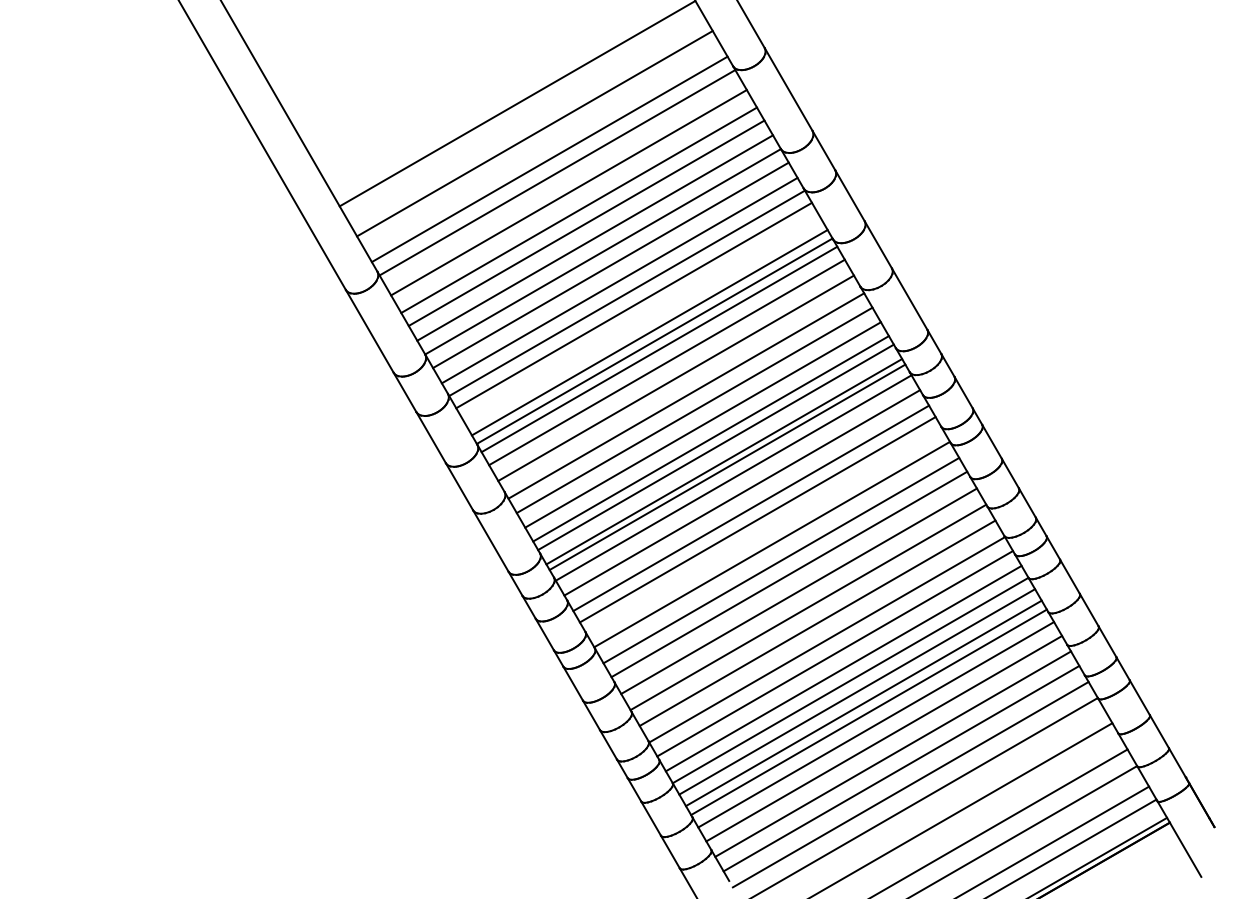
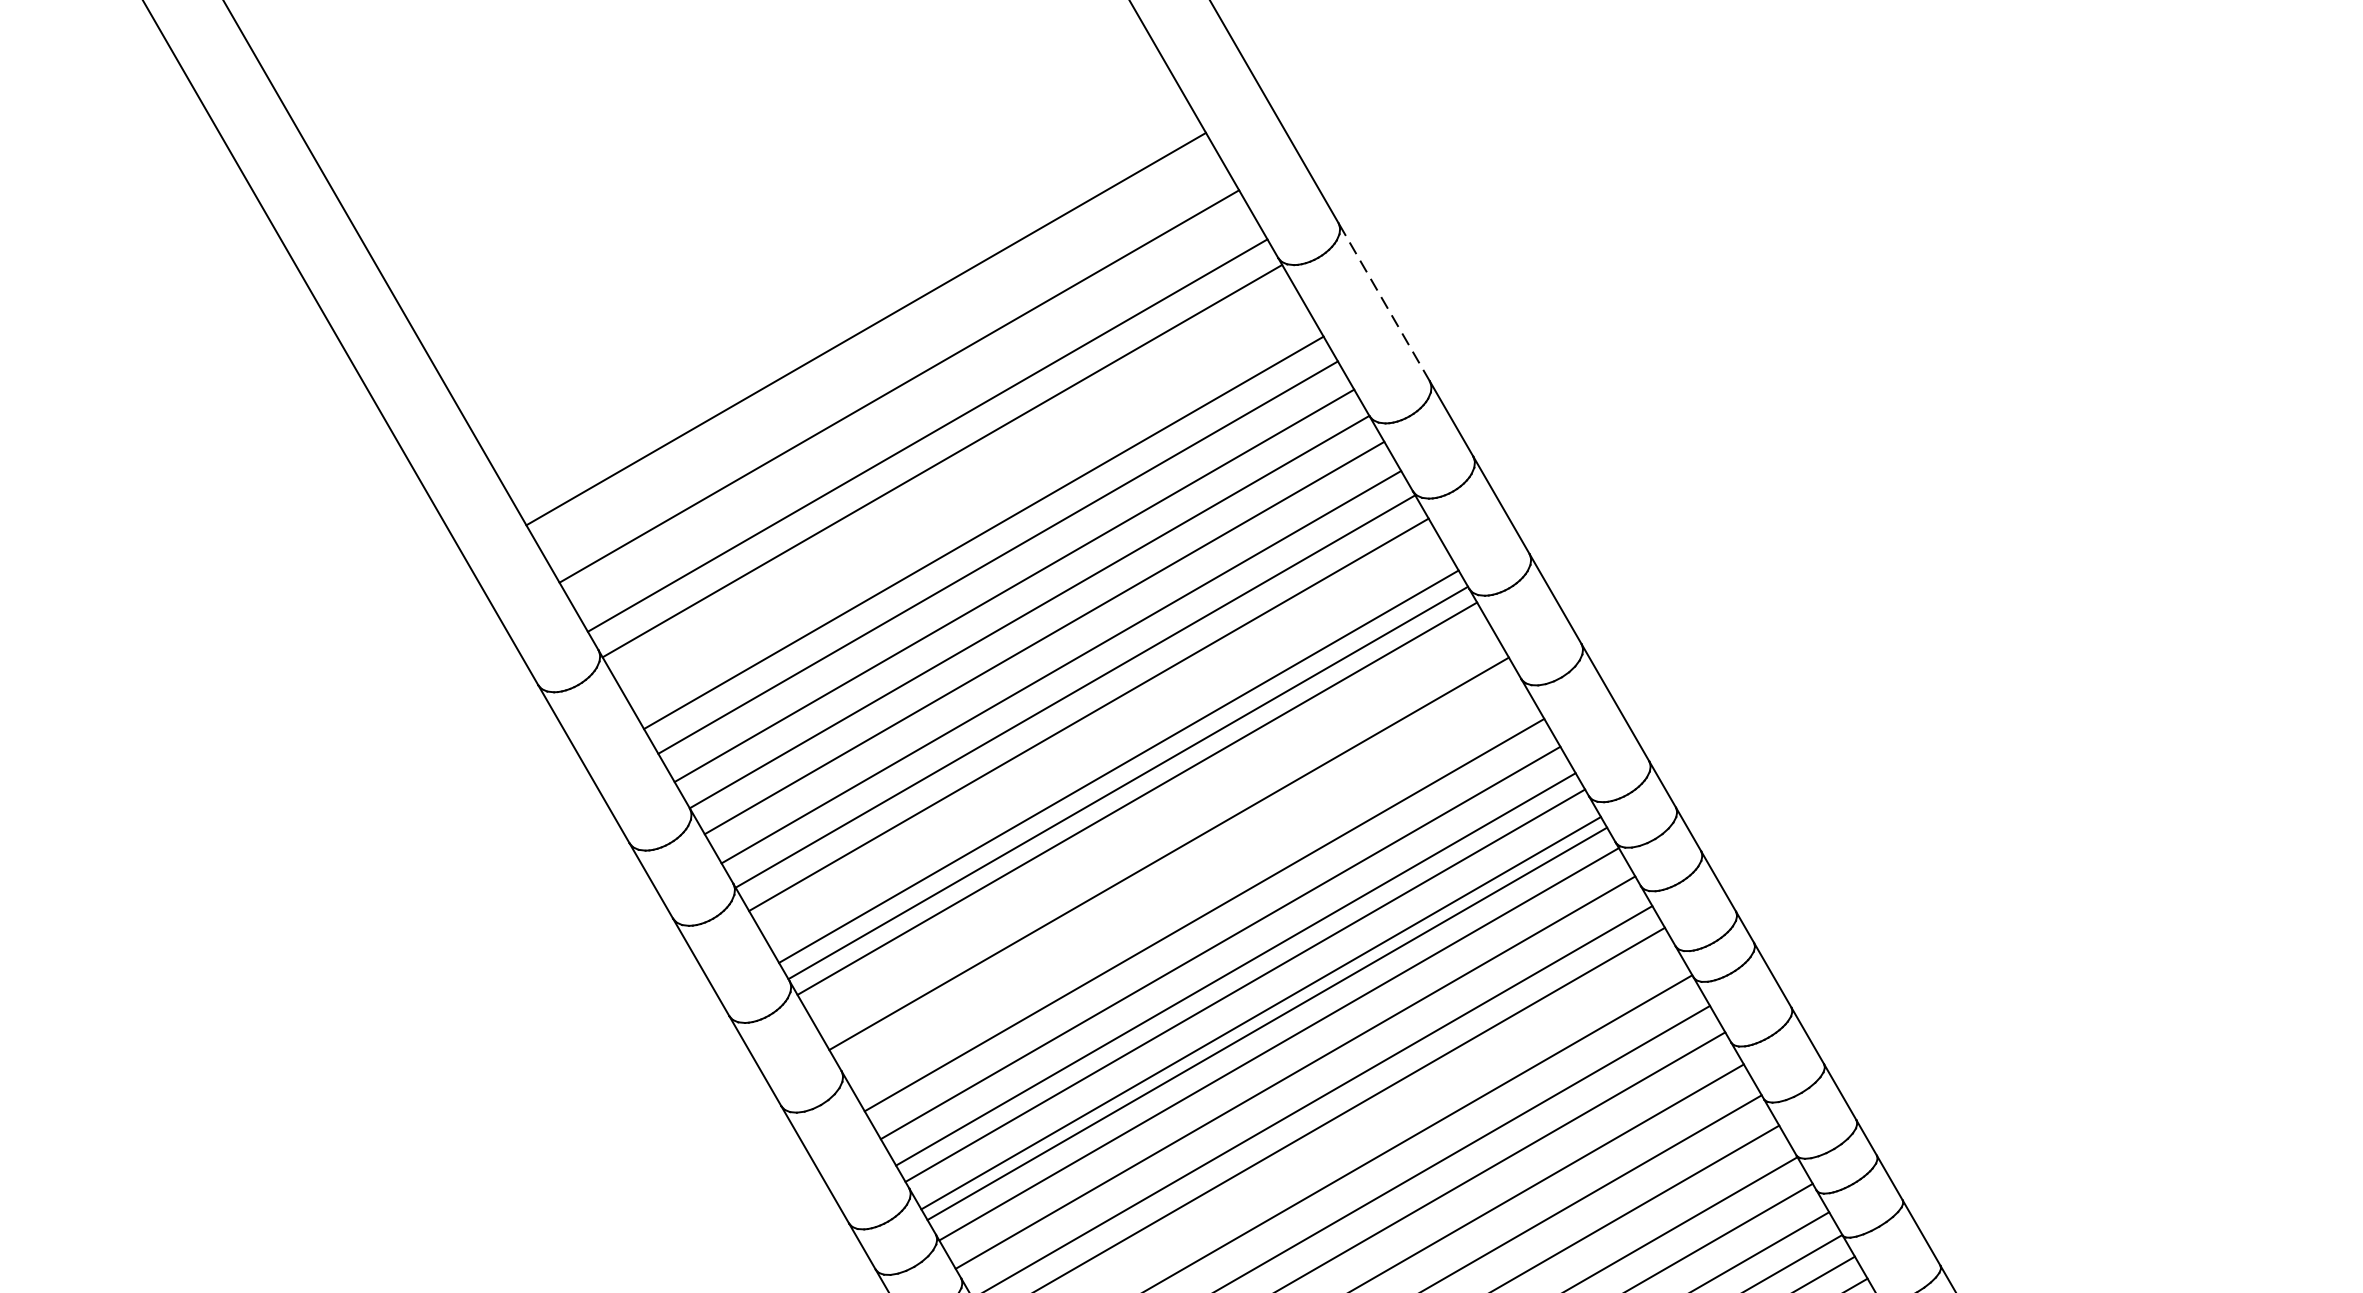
line: (788, 89) -> (1383, 302), solid -> dashed
line: (568, 192) -> (963, 498), removed
line: (666, 362) -> (1150, 823), removed
line: (686, 395) -> (1188, 886), removed

